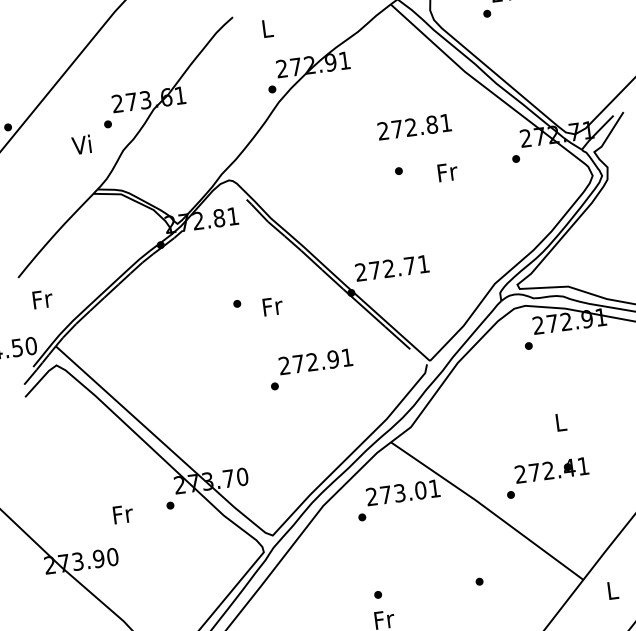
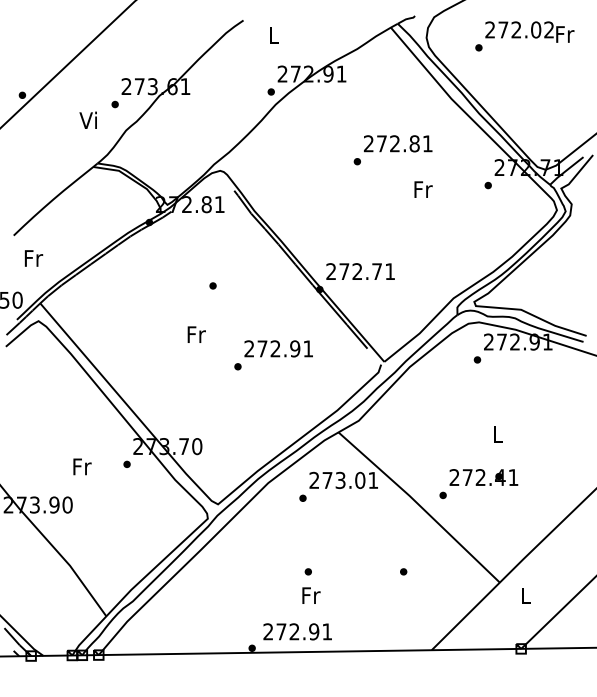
part: (397, 171) -> (356, 161), moved
text: (272, 306) -> (196, 334), moved

